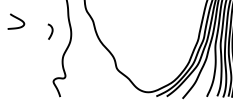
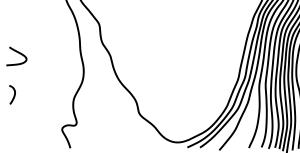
curve: (51, 32) -> (13, 95), moved

